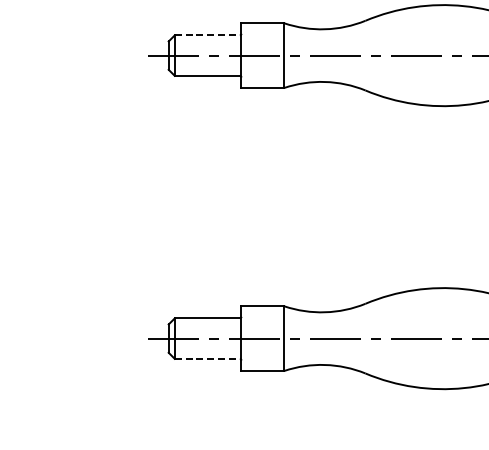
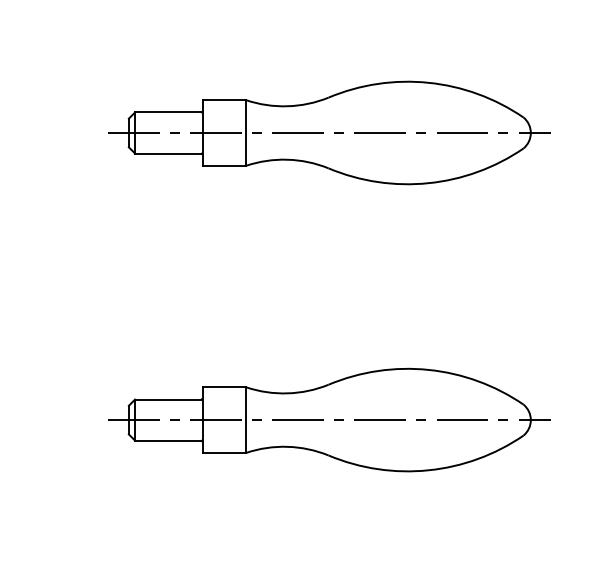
line: (207, 35) -> (168, 112), dashed -> solid
line: (207, 358) -> (168, 440), dashed -> solid

